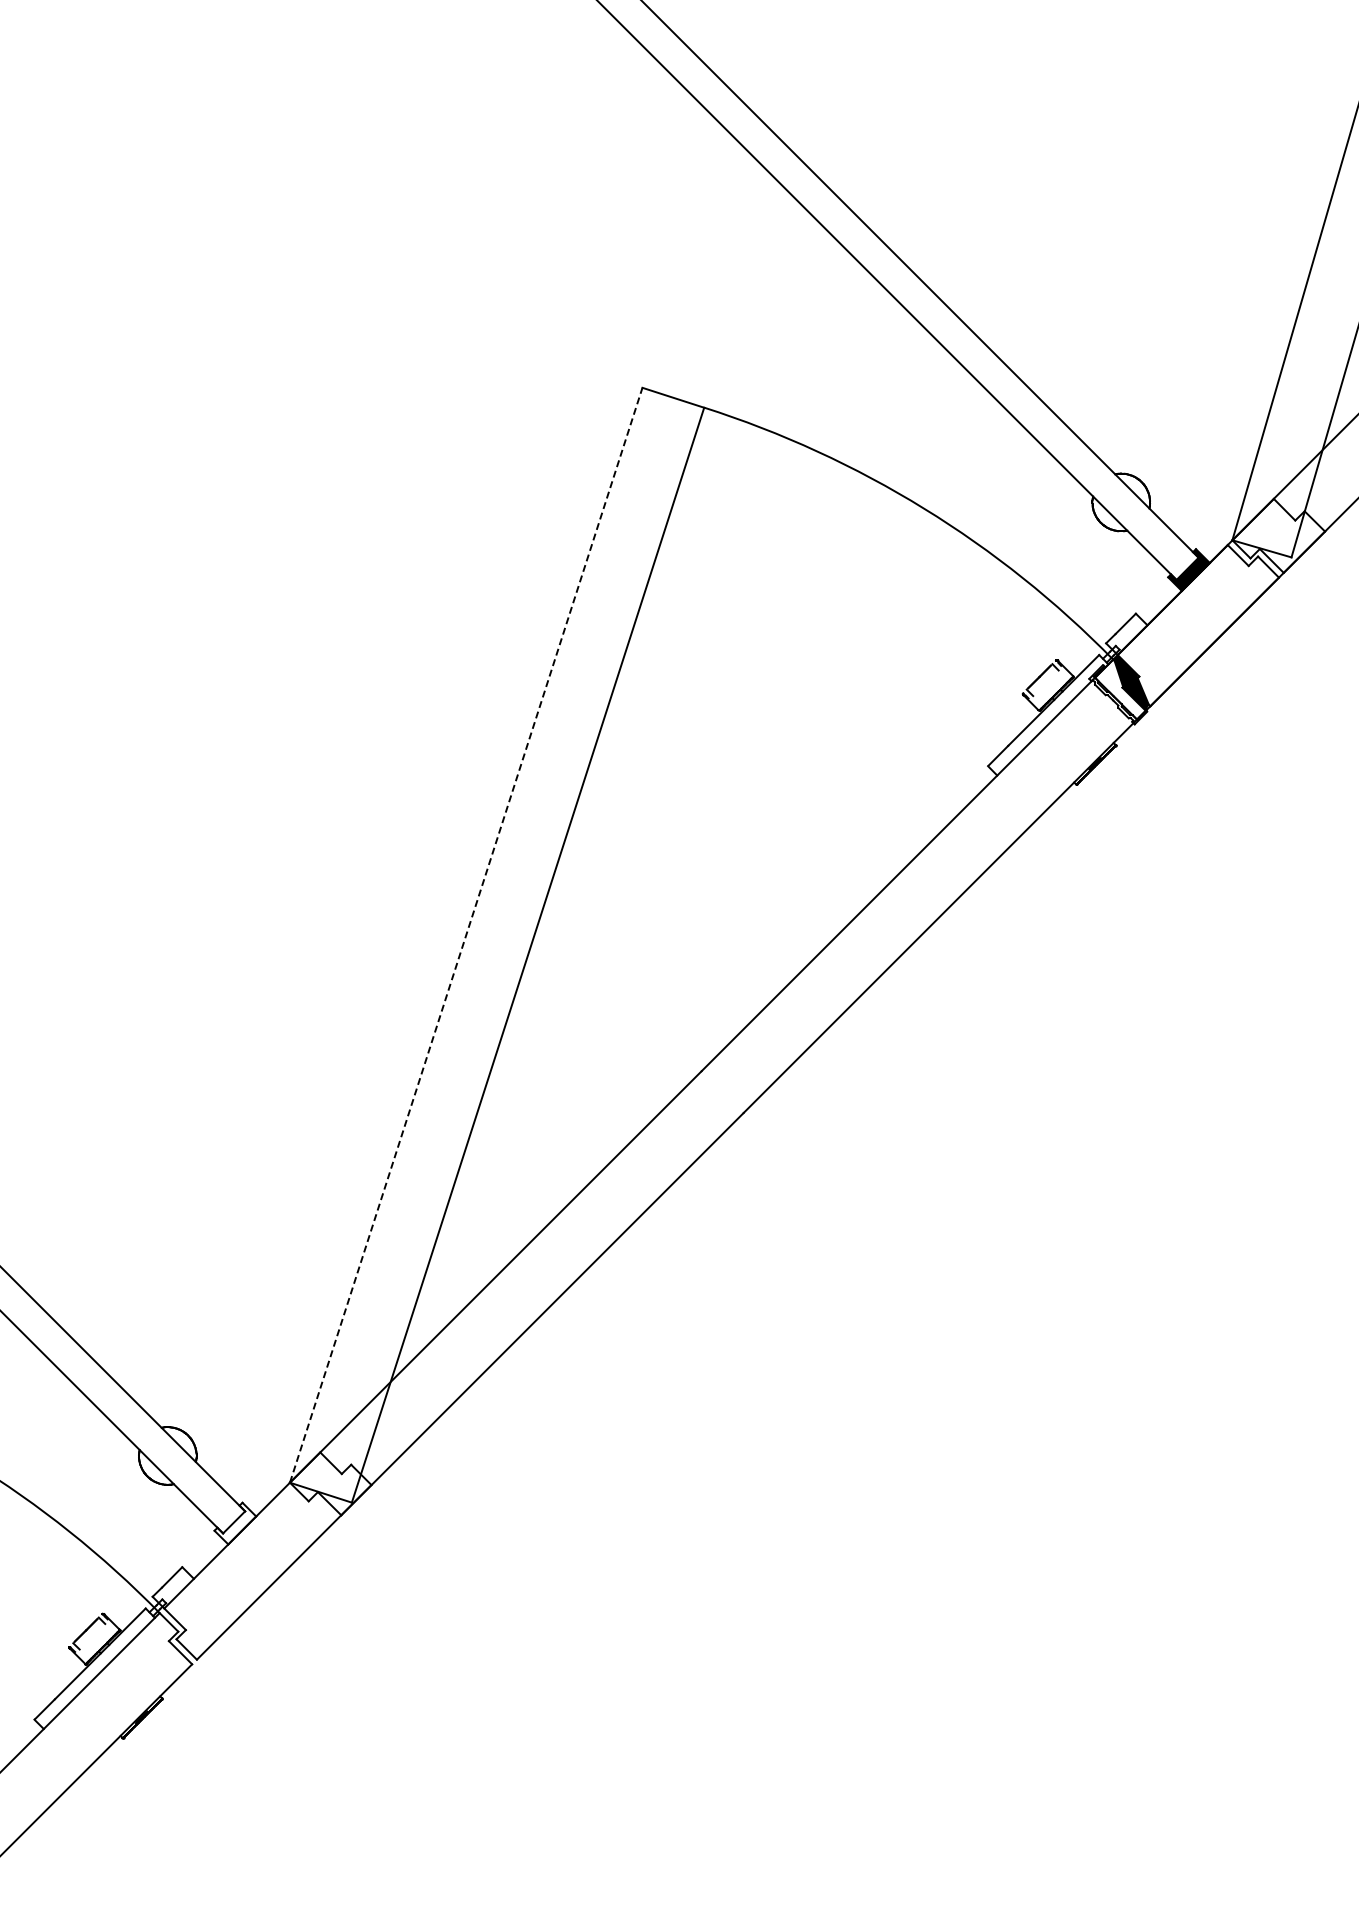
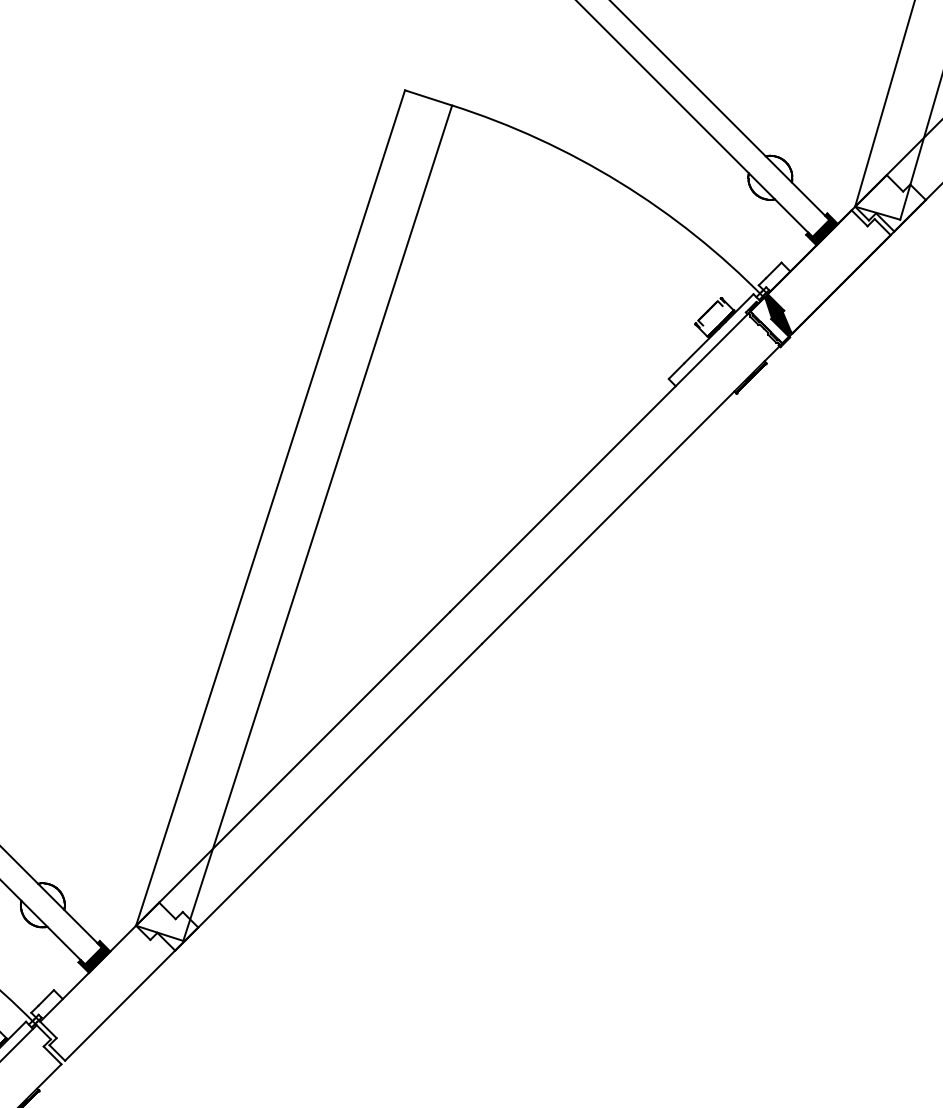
line: (466, 934) -> (270, 507), dashed -> solid
fill: (235, 1523) -> (94, 956), added

